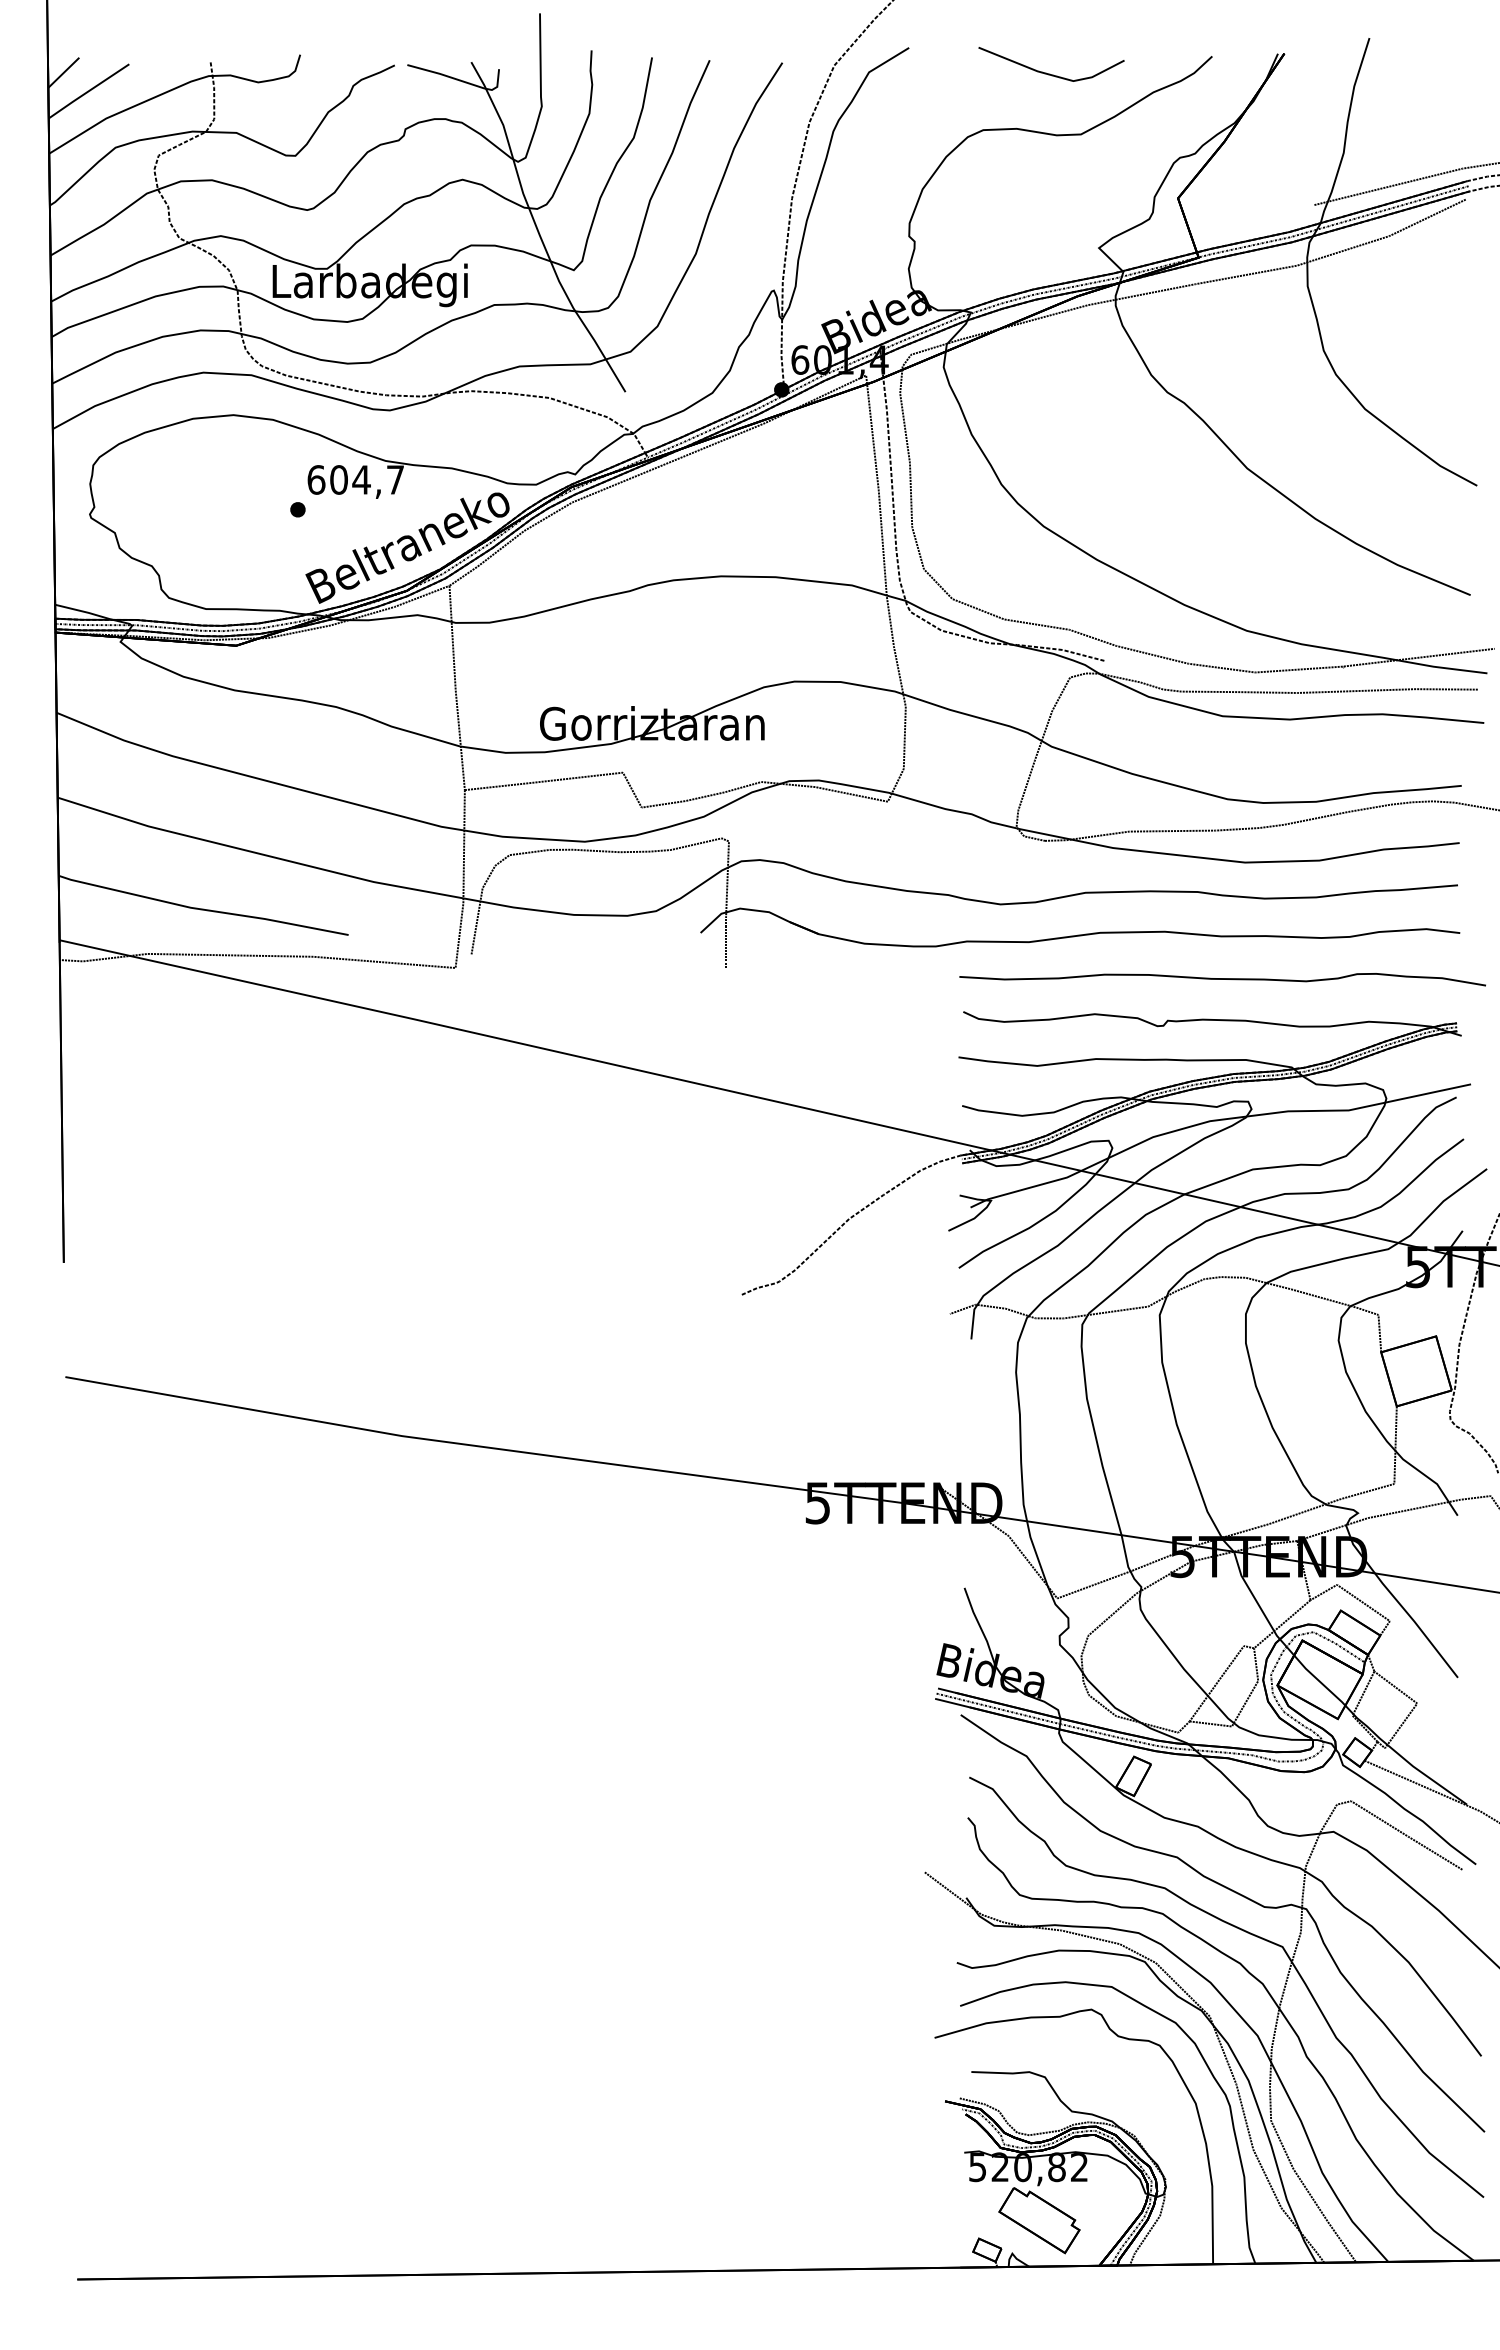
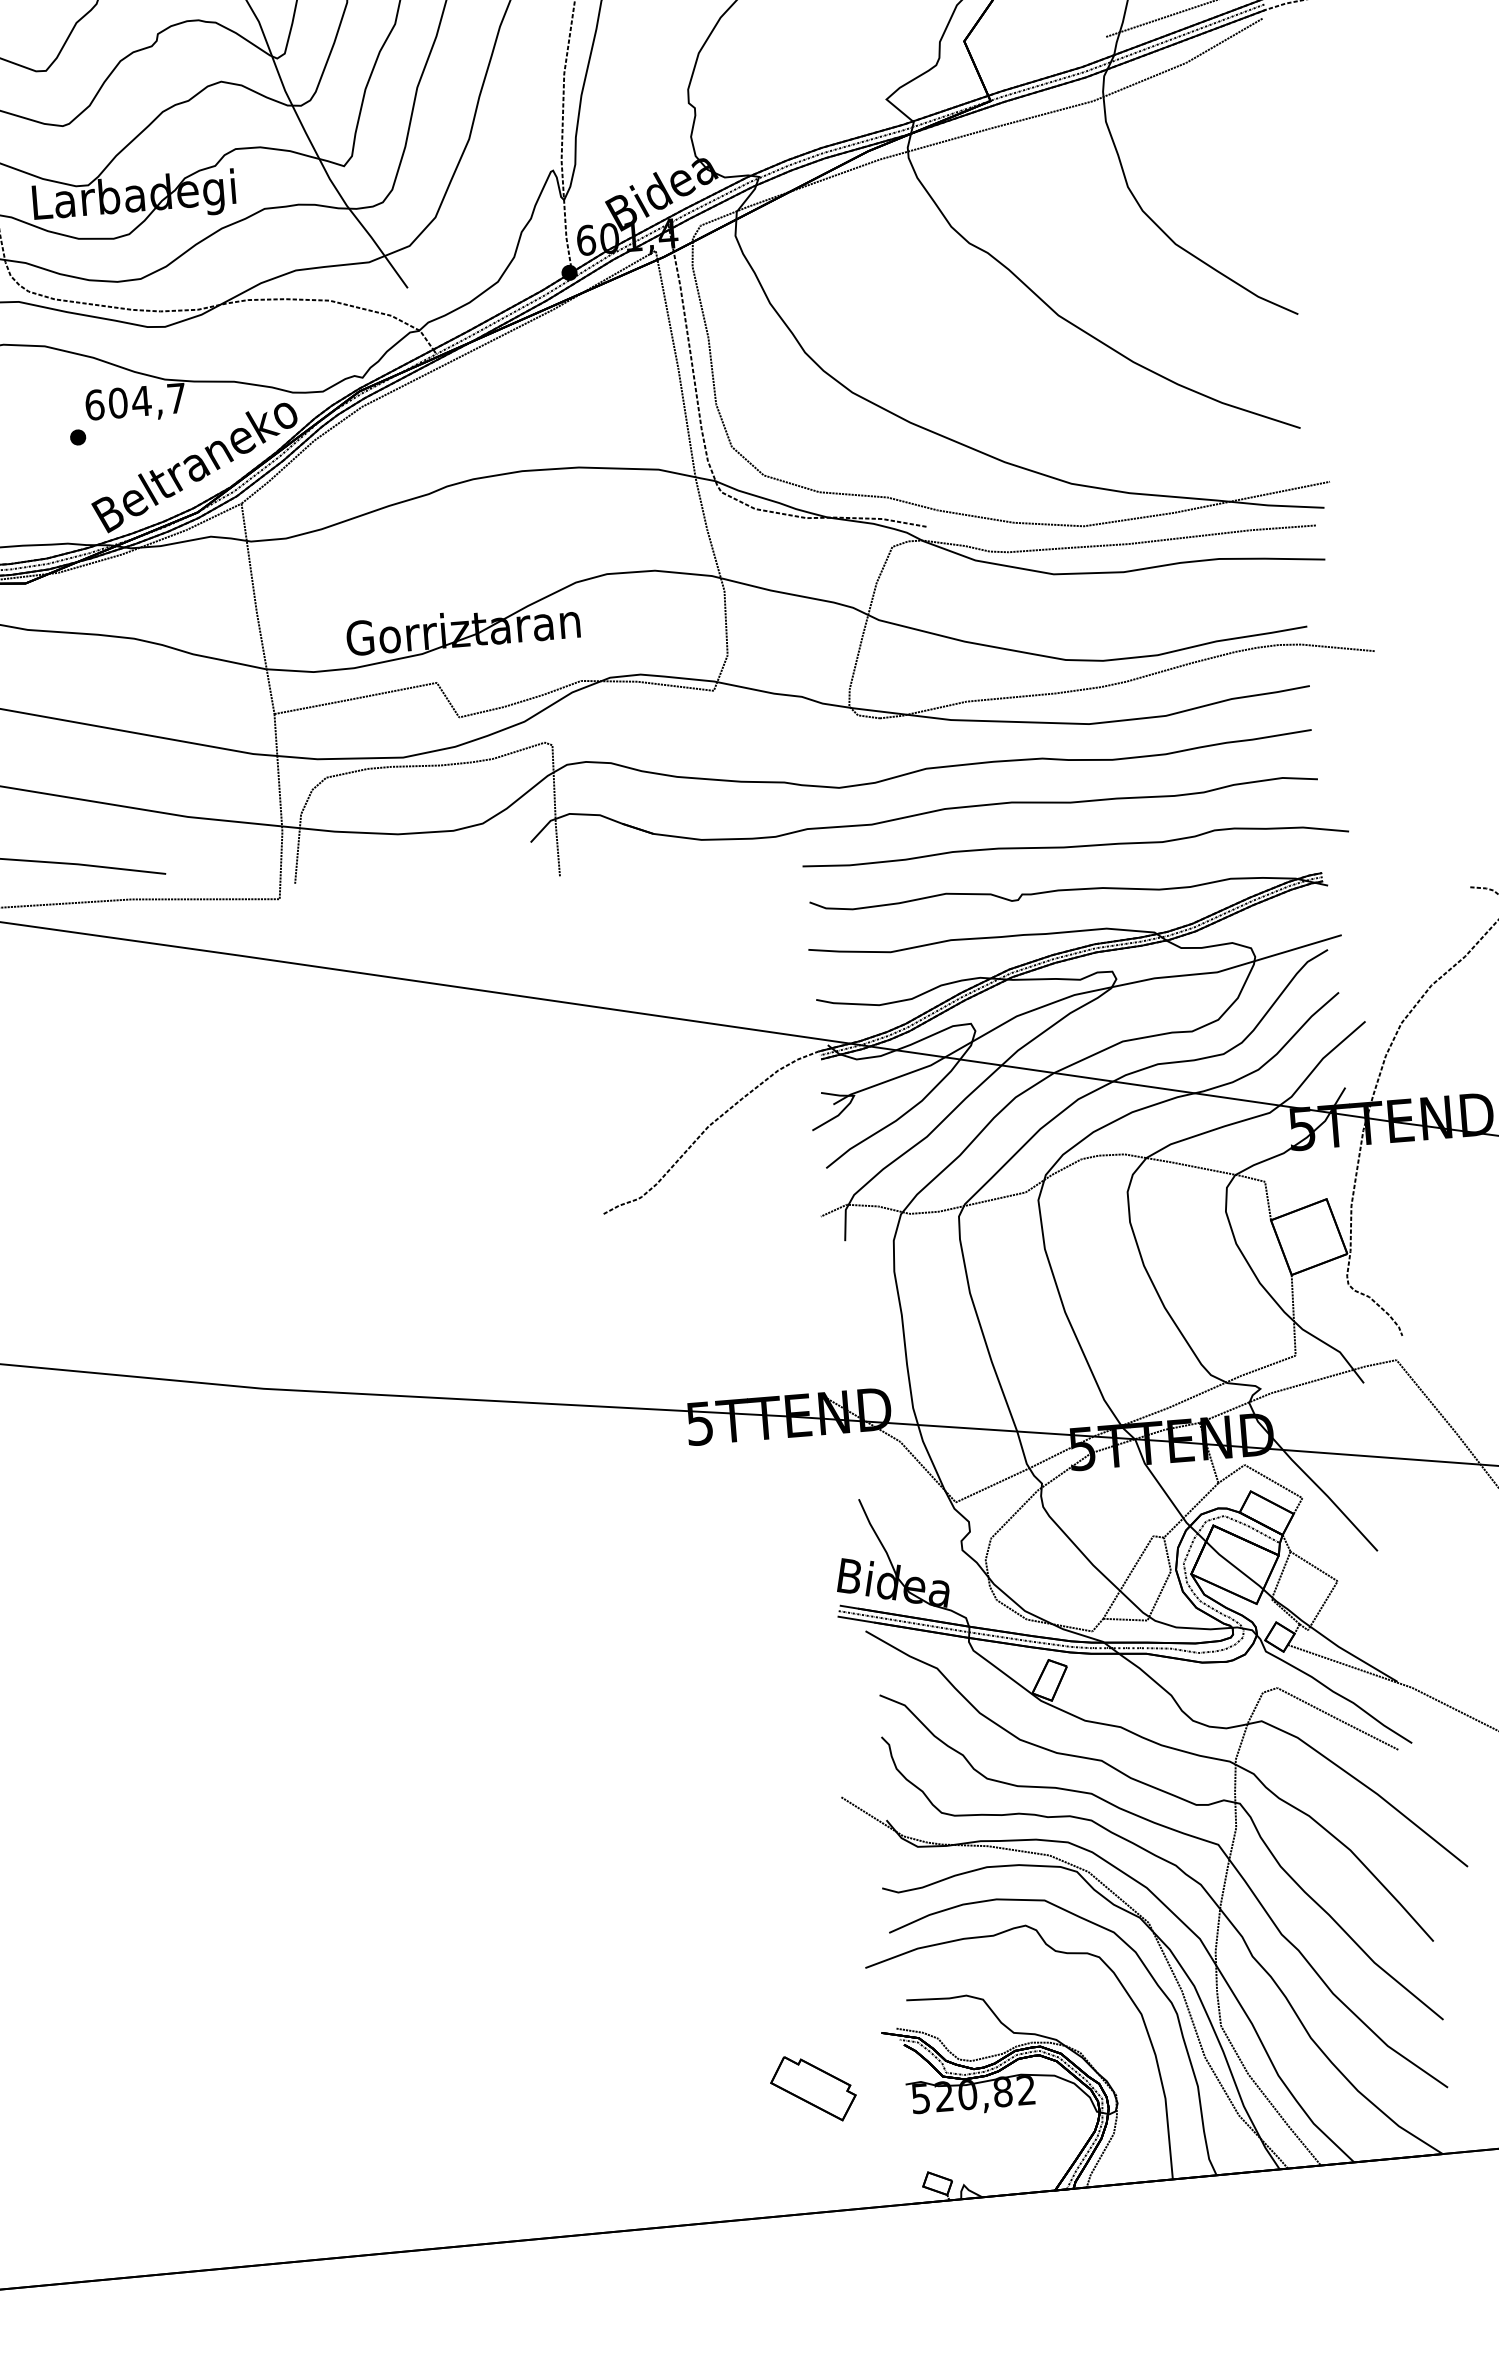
part: (1039, 2220) -> (813, 2088), moved

